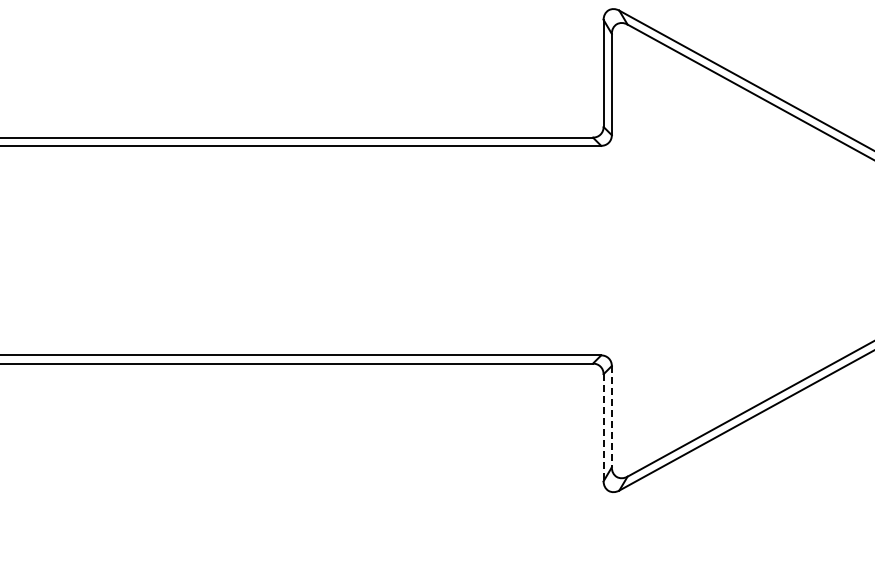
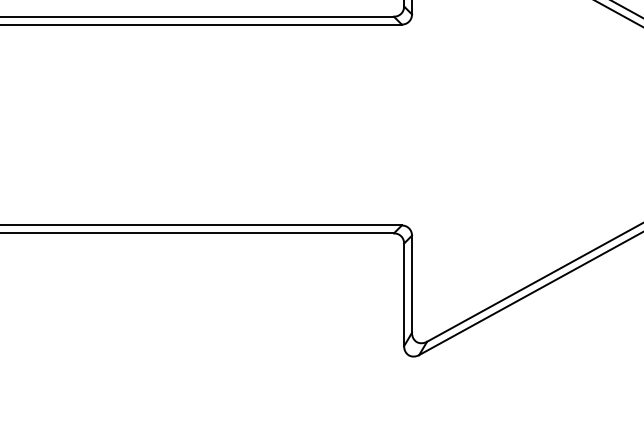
line: (611, 416) -> (411, 284), dashed -> solid
line: (603, 427) -> (404, 294), dashed -> solid

